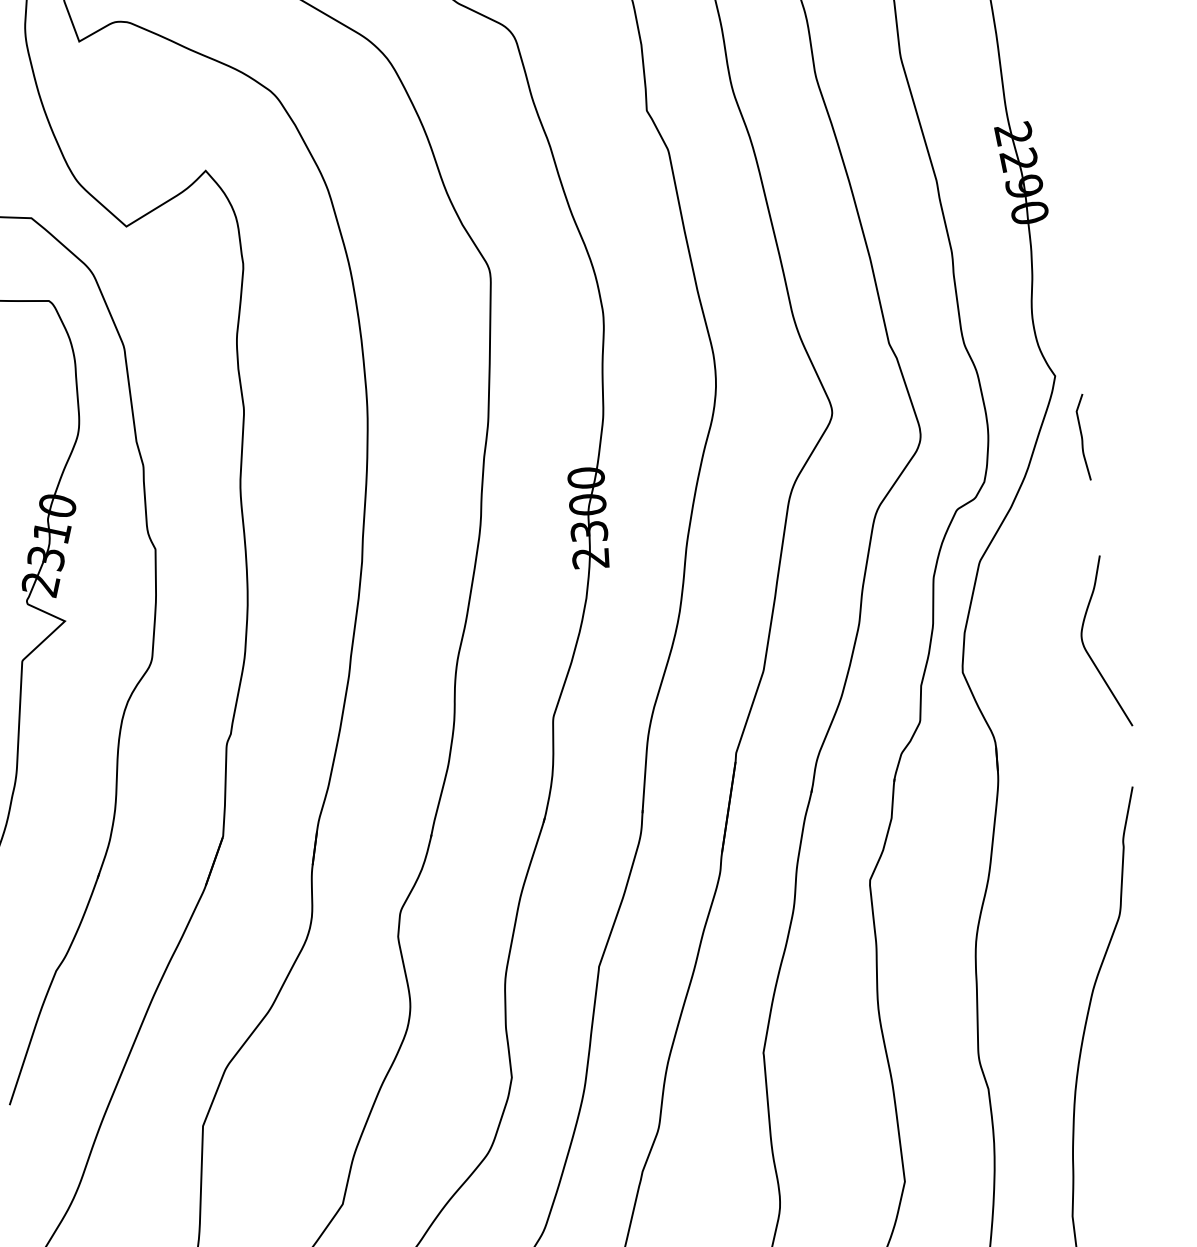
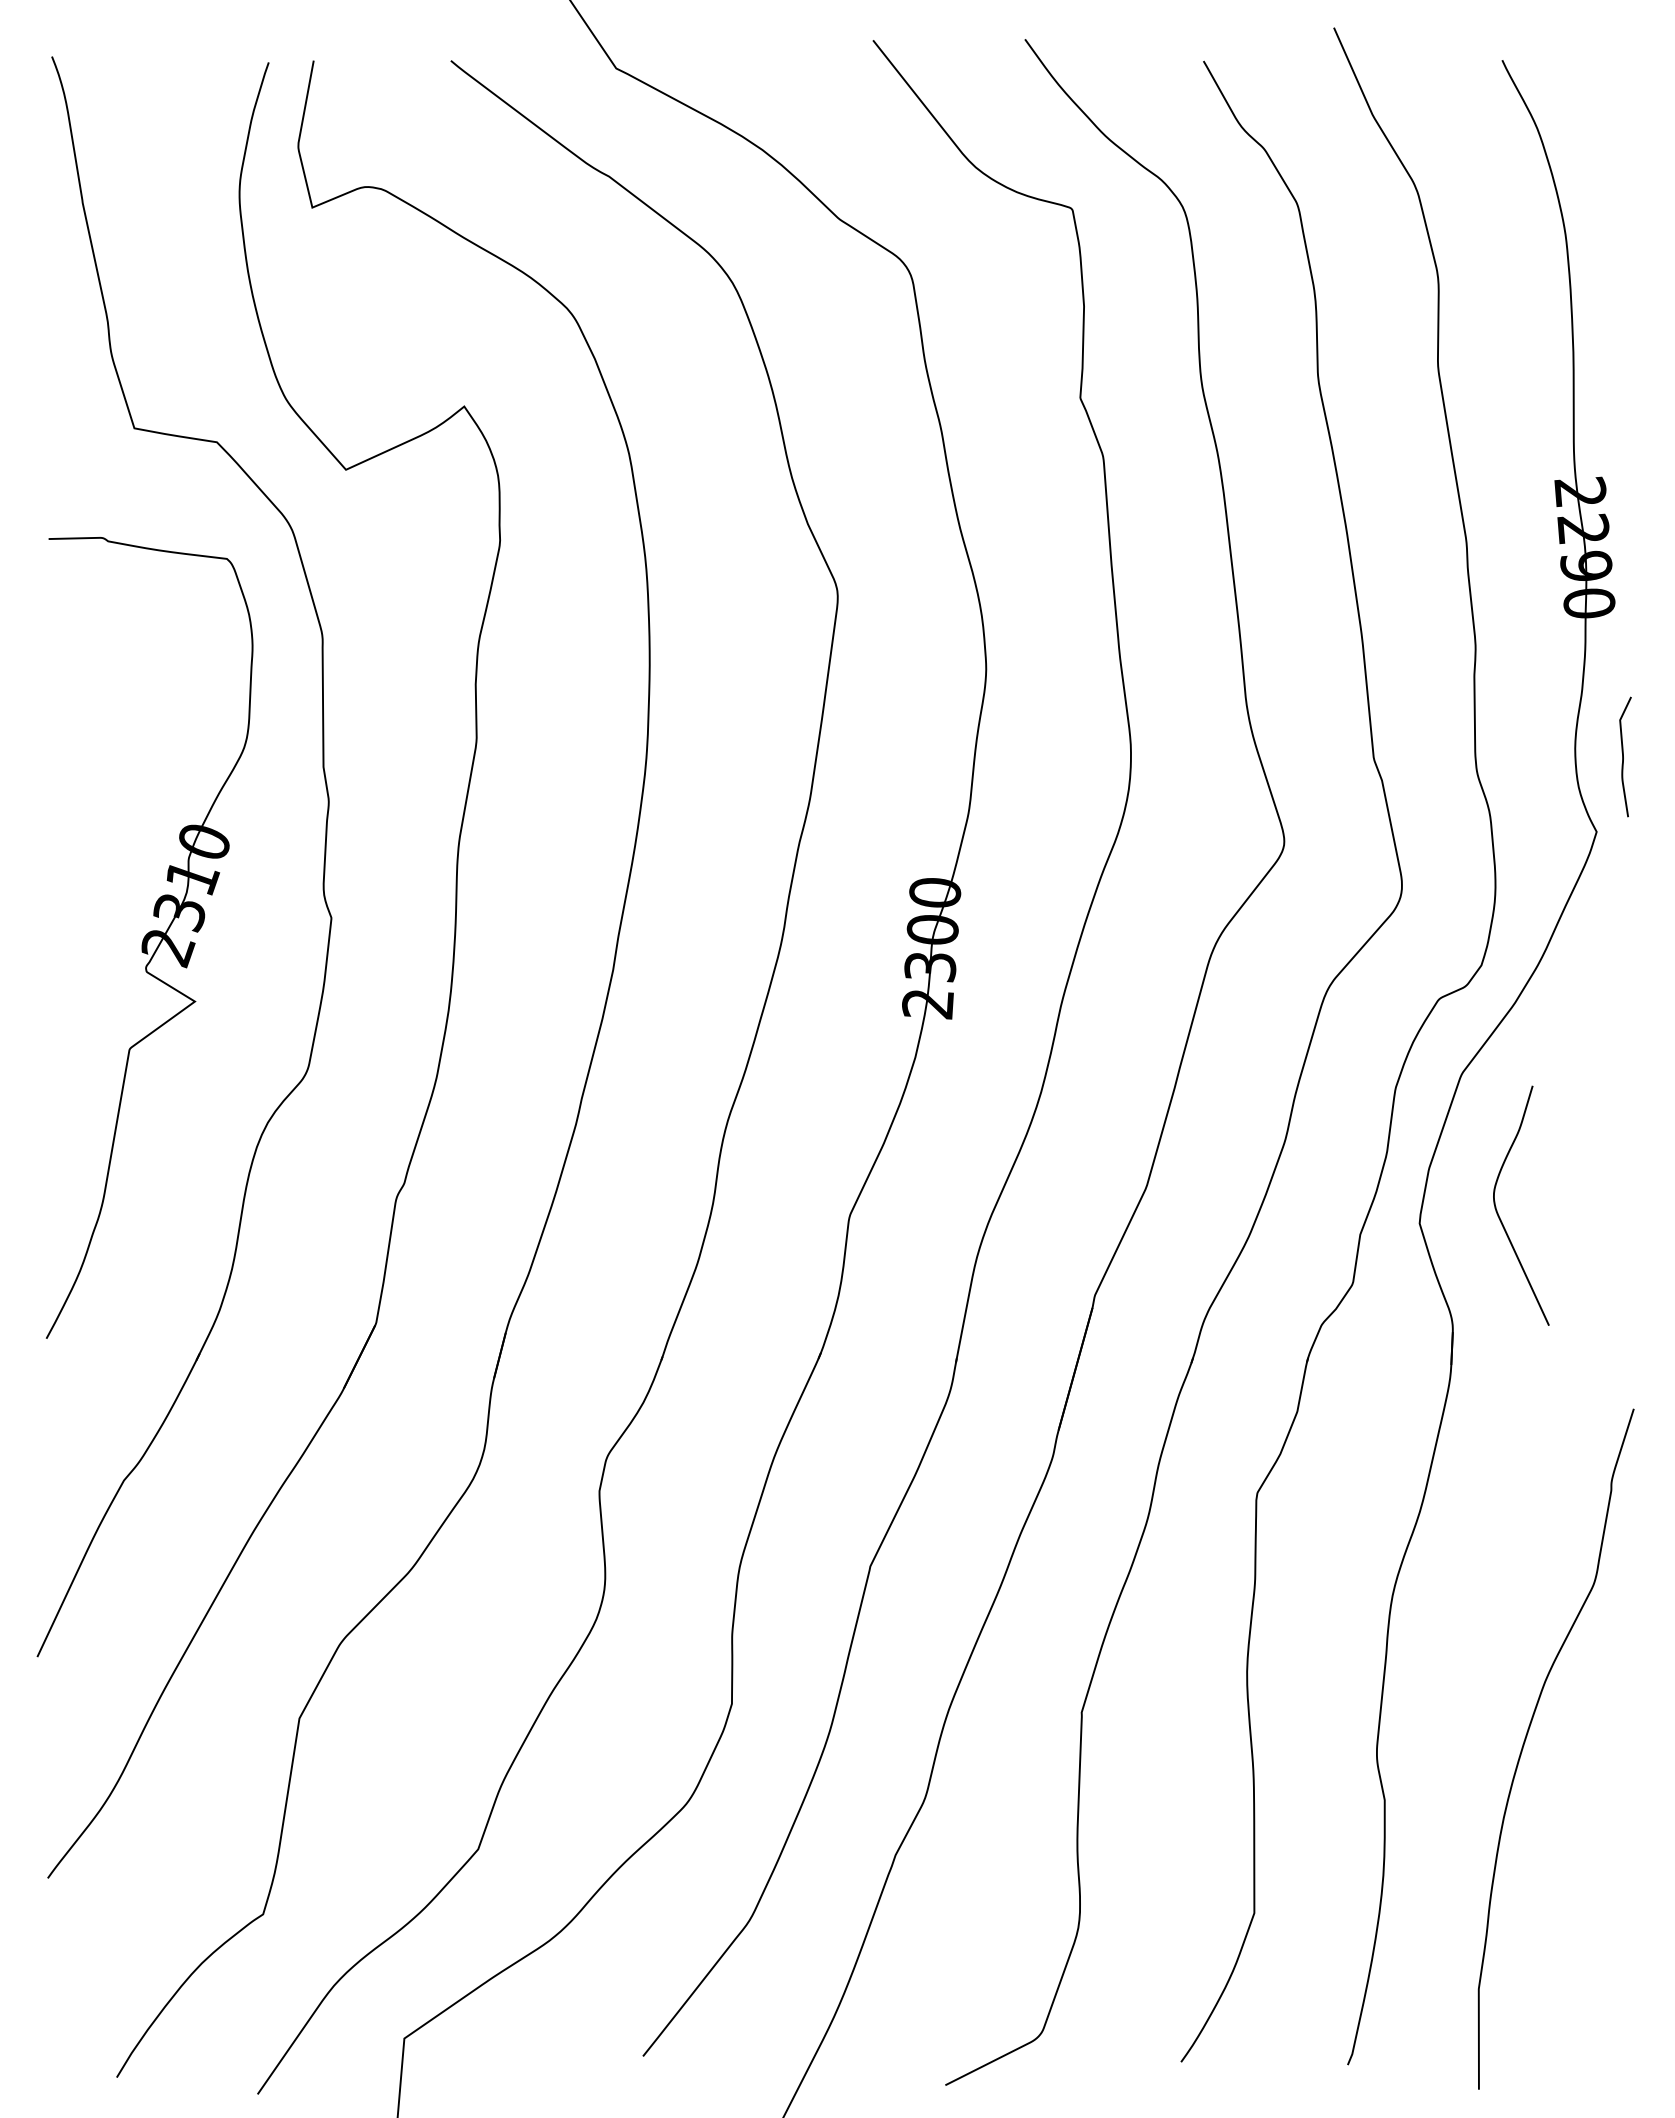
curve: (1082, 437) -> (1623, 756), moved
curve: (1087, 651) -> (1499, 1215), moved

